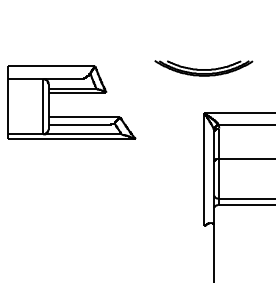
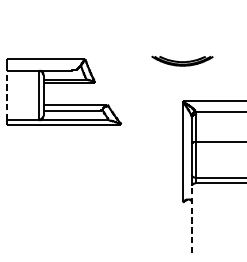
part: (203, 68) -> (182, 61), size x0.7
line: (8, 106) -> (7, 95), solid -> dashed
line: (214, 245) -> (191, 219), solid -> dashed

